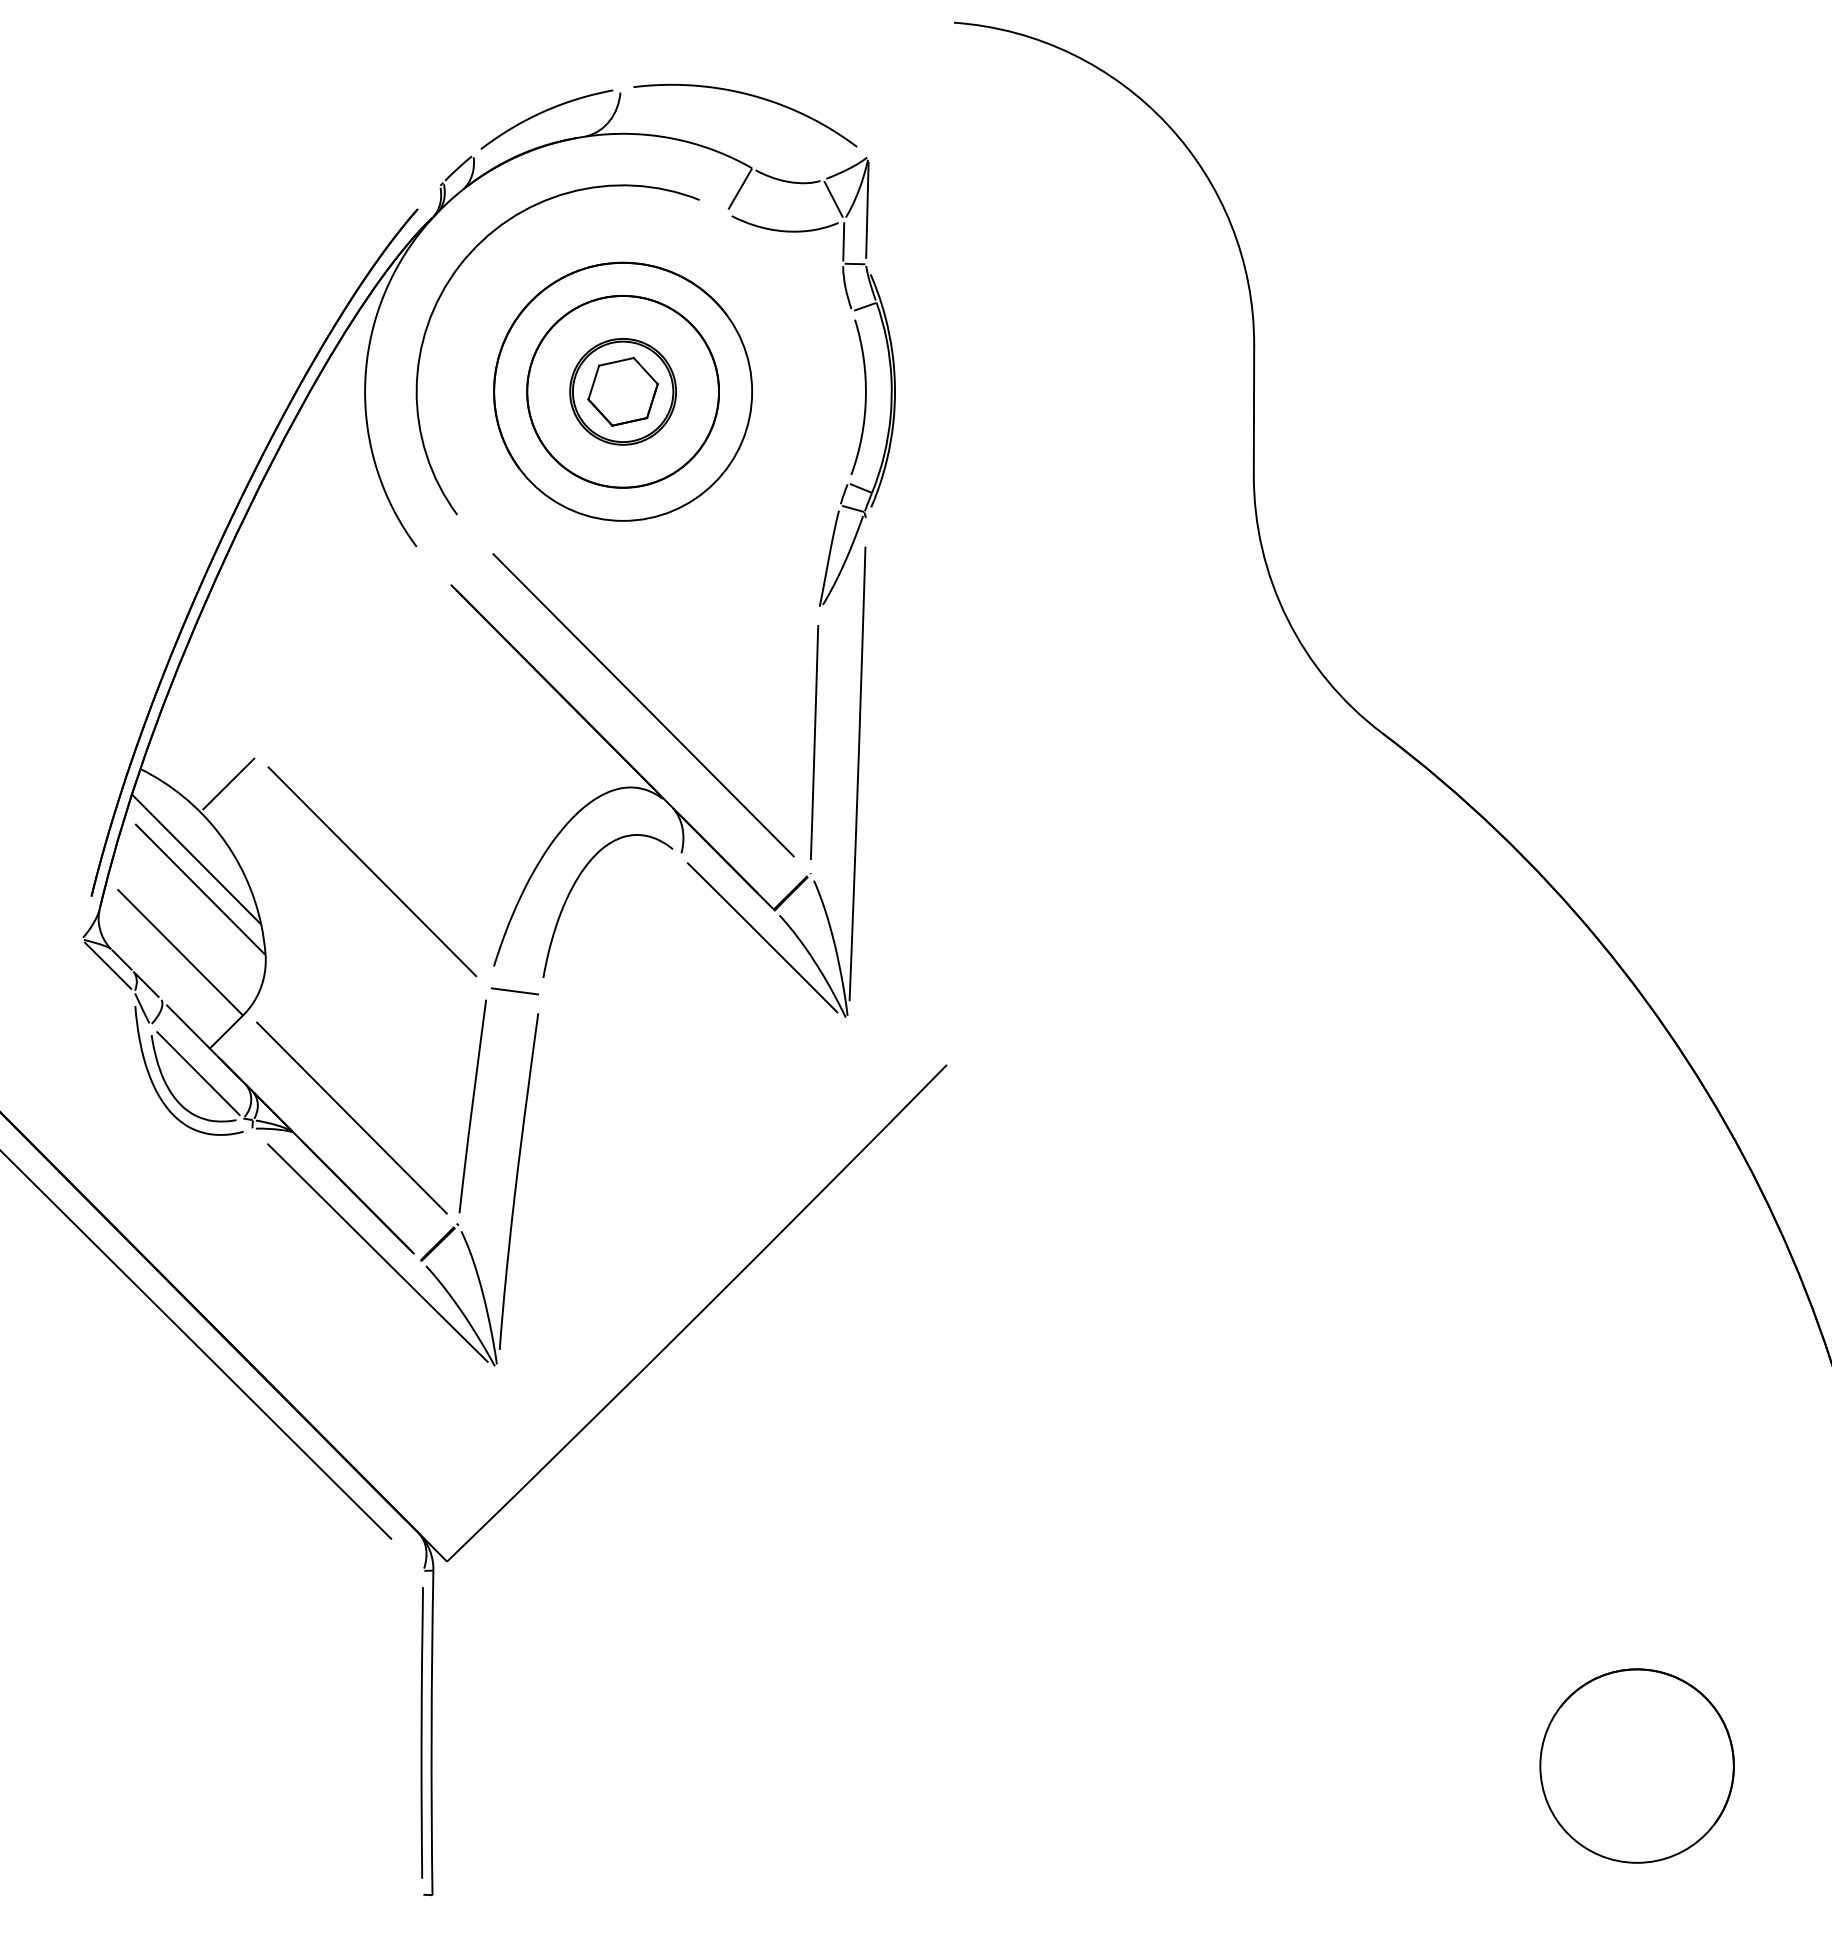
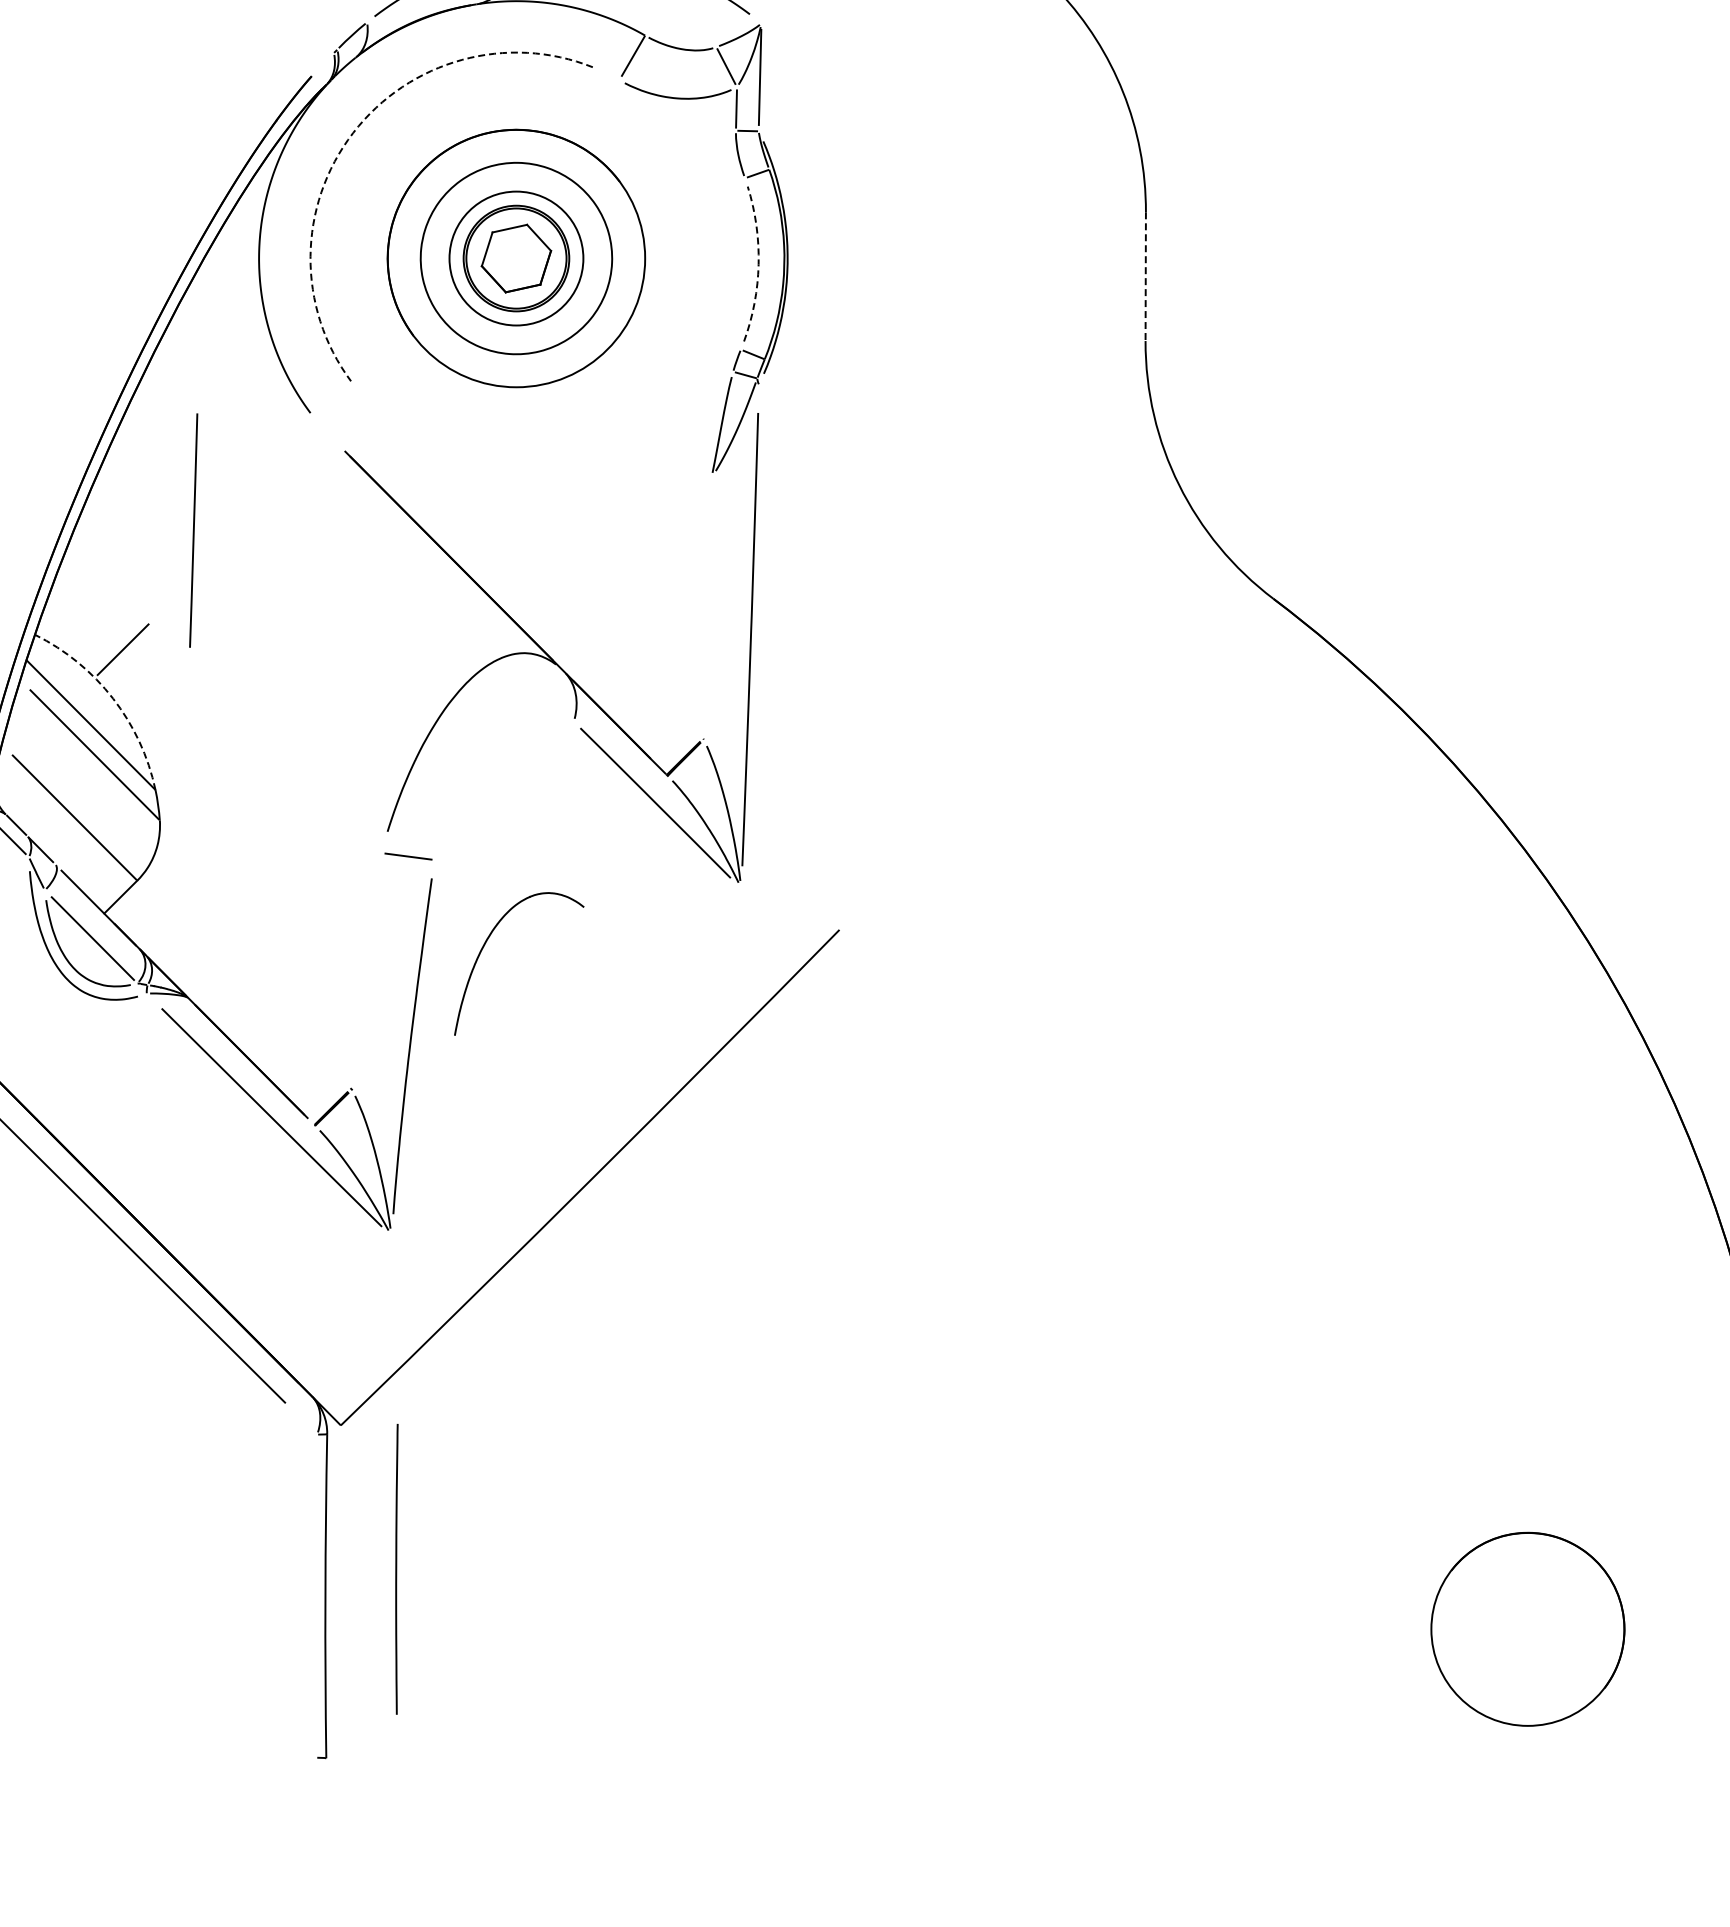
arc: (459, 265) -> (353, 132), solid -> dashed
circle: (623, 391) -> (516, 258), size x0.7
arc: (865, 397) -> (758, 264), solid -> dashed
line: (1253, 410) -> (1145, 277), solid -> dashed
line: (643, 705) -> (536, 571), removed
line: (814, 742) -> (193, 530), moved
arc: (218, 833) -> (112, 699), solid -> dashed
line: (372, 871) -> (266, 737), removed
curve: (573, 888) -> (484, 946), moved
line: (472, 1106) -> (366, 971), removed
line: (351, 1117) -> (245, 982), removed
curve: (421, 1732) -> (396, 1568), moved

